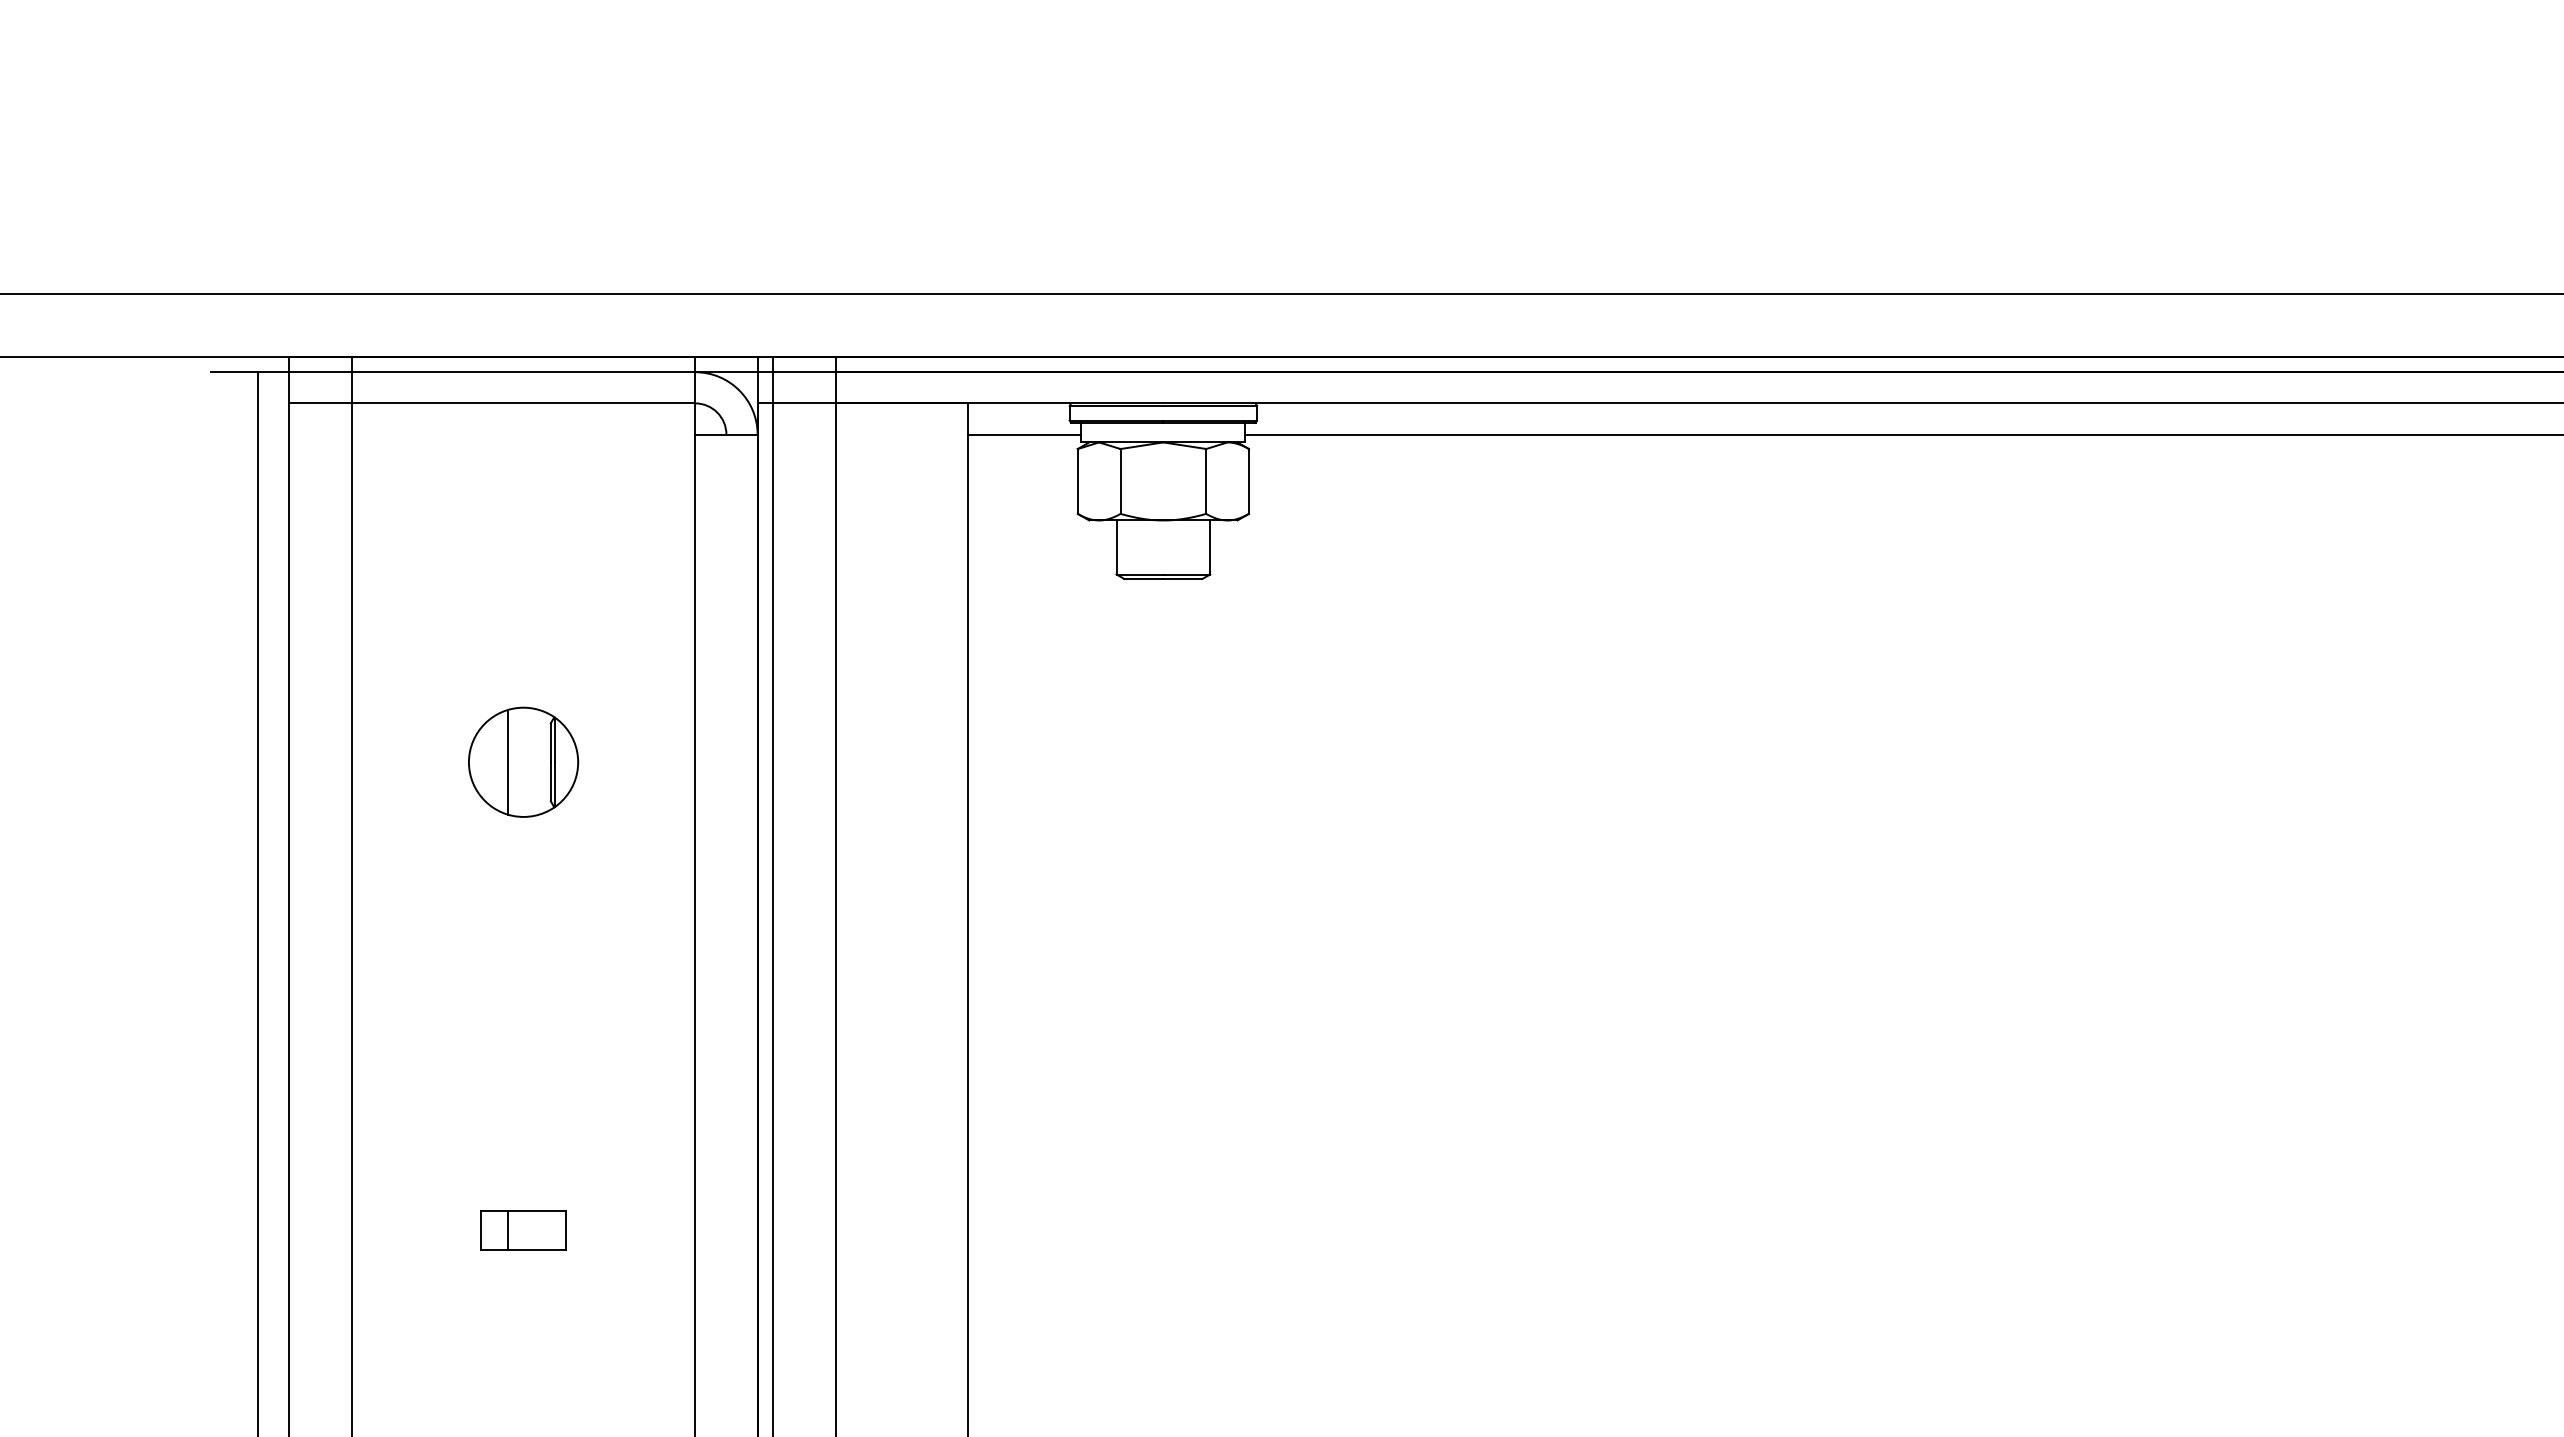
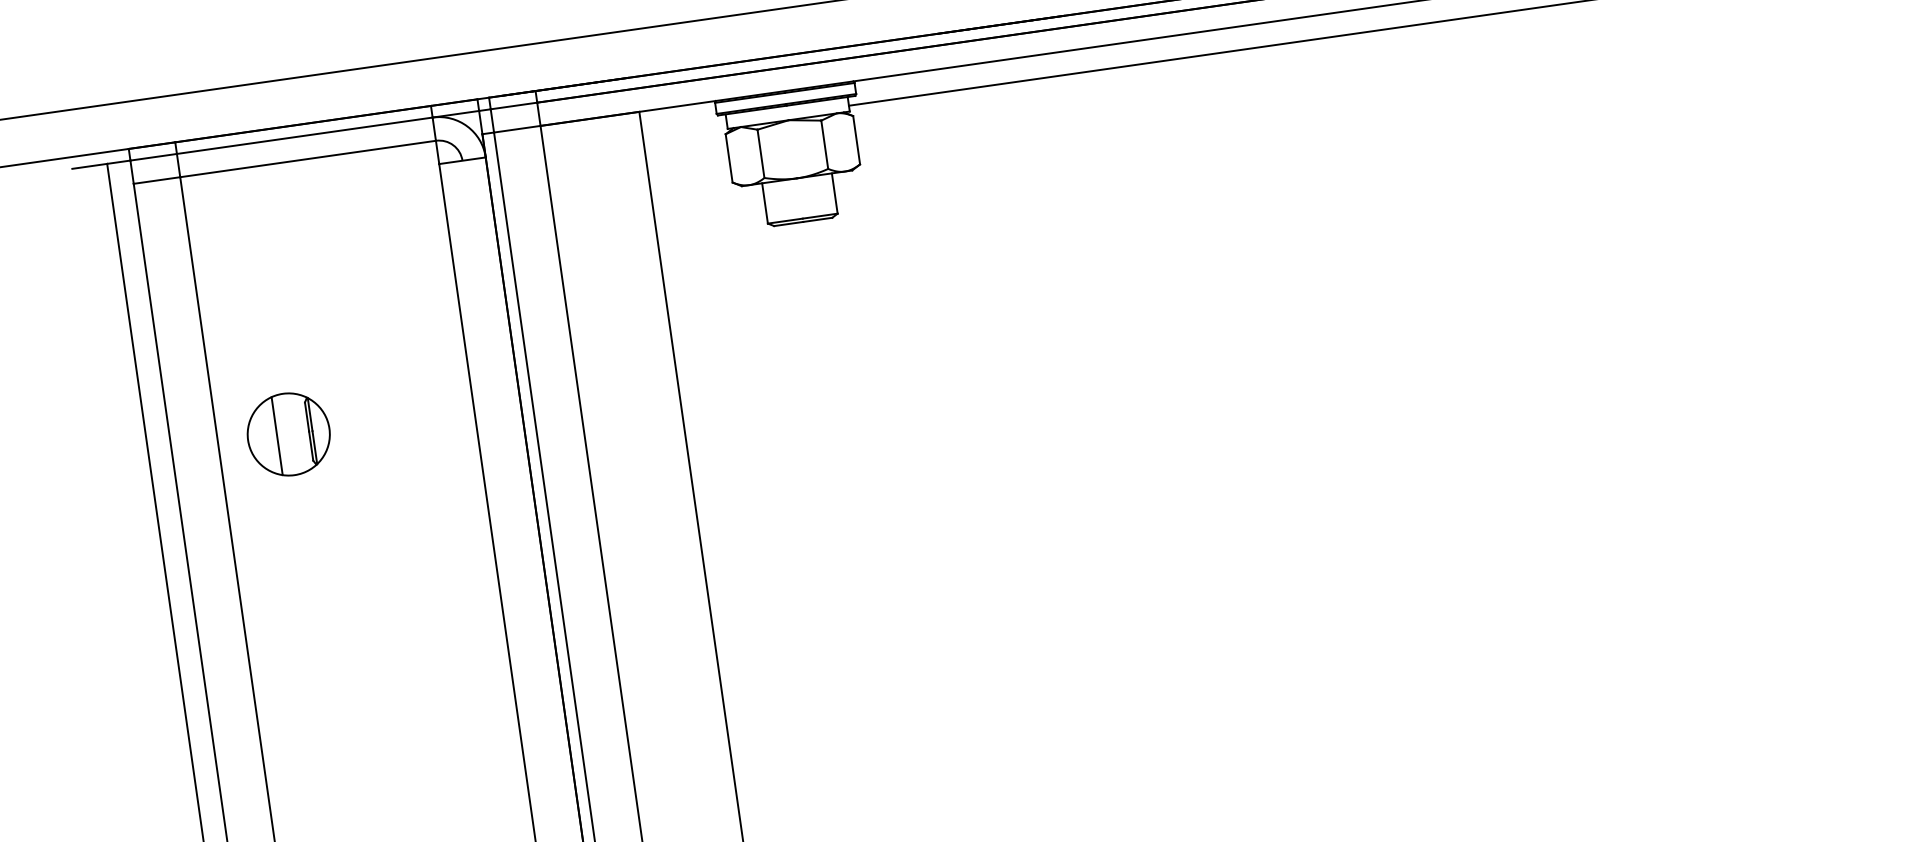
line: (1024, 434) -> (684, 129), removed
part: (523, 761) -> (288, 433), moved
part: (523, 1230) -> (395, 775), removed

